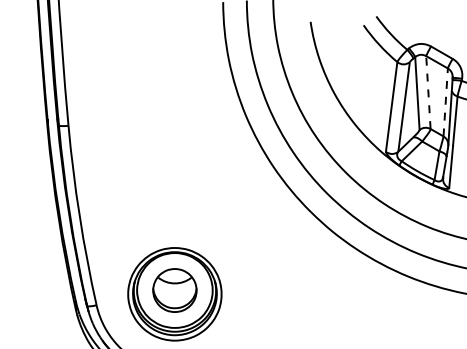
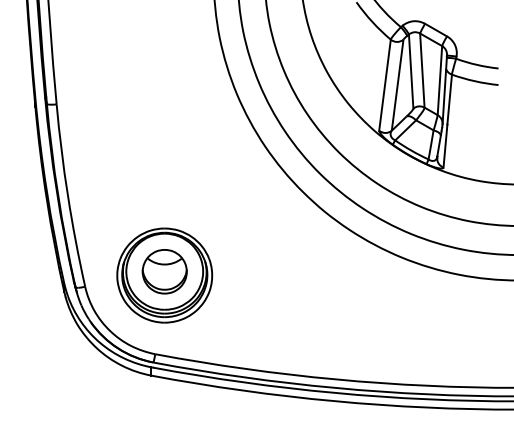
line: (428, 92) -> (422, 70), dashed -> solid
line: (445, 102) -> (439, 80), dashed -> solid

